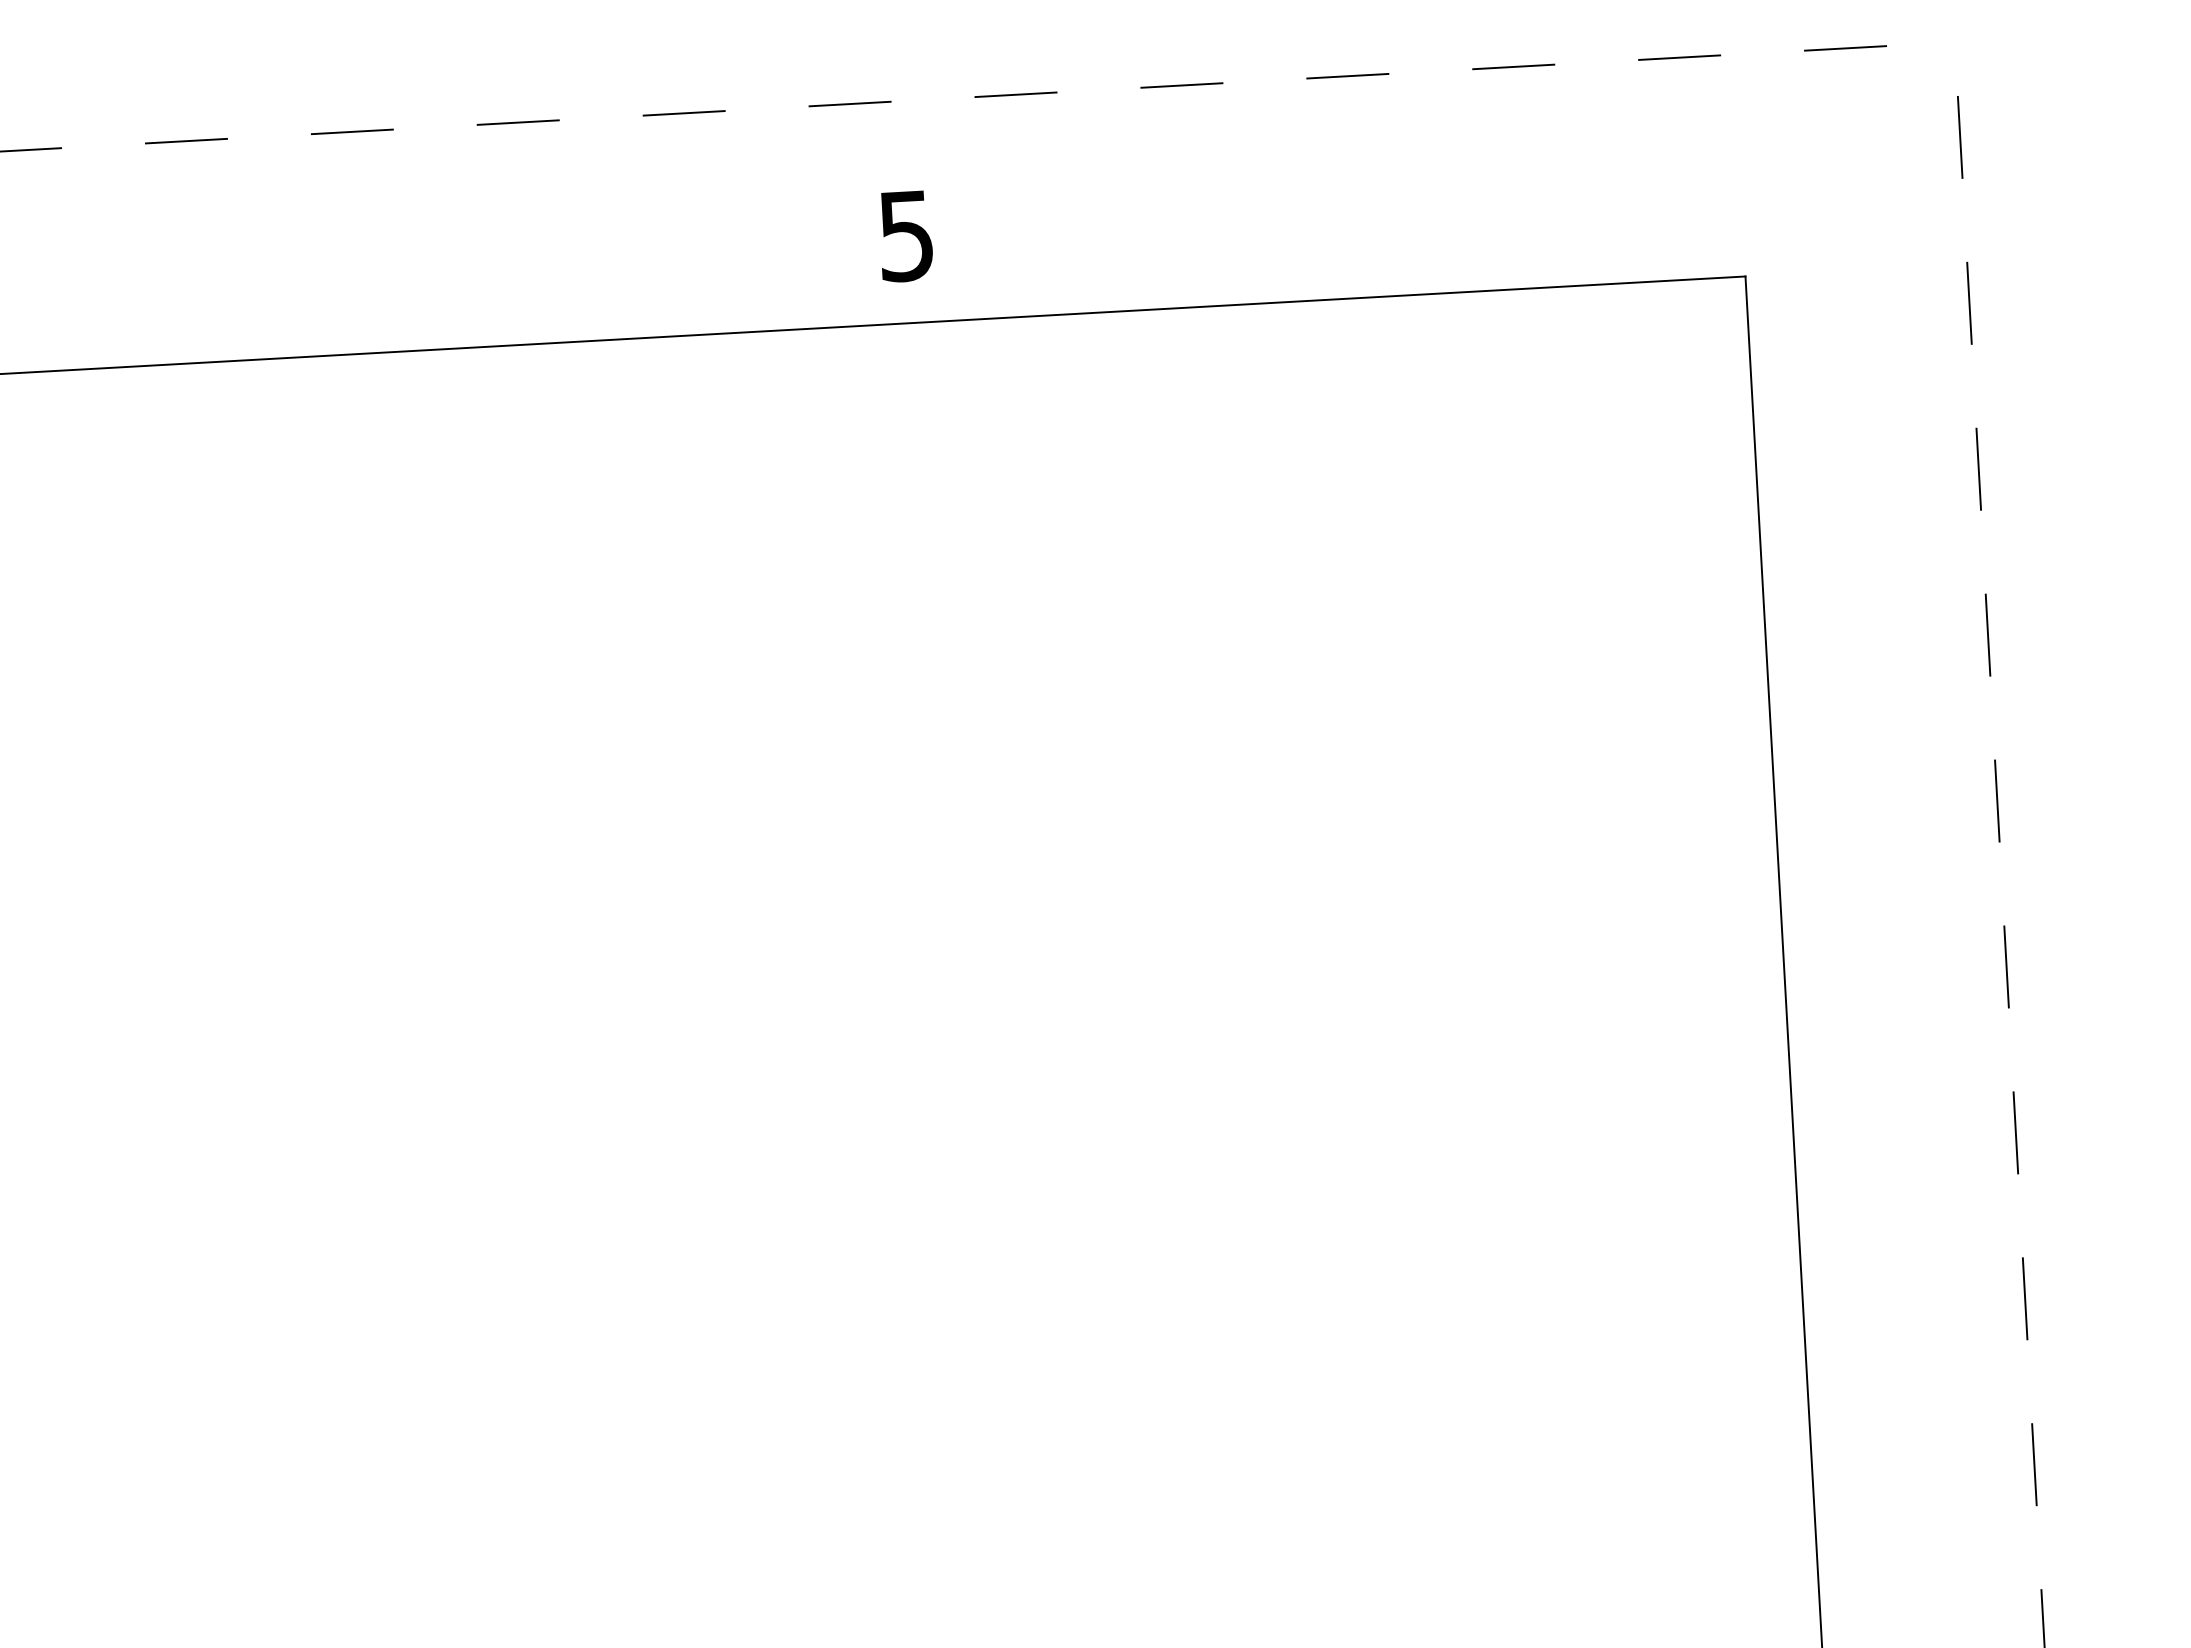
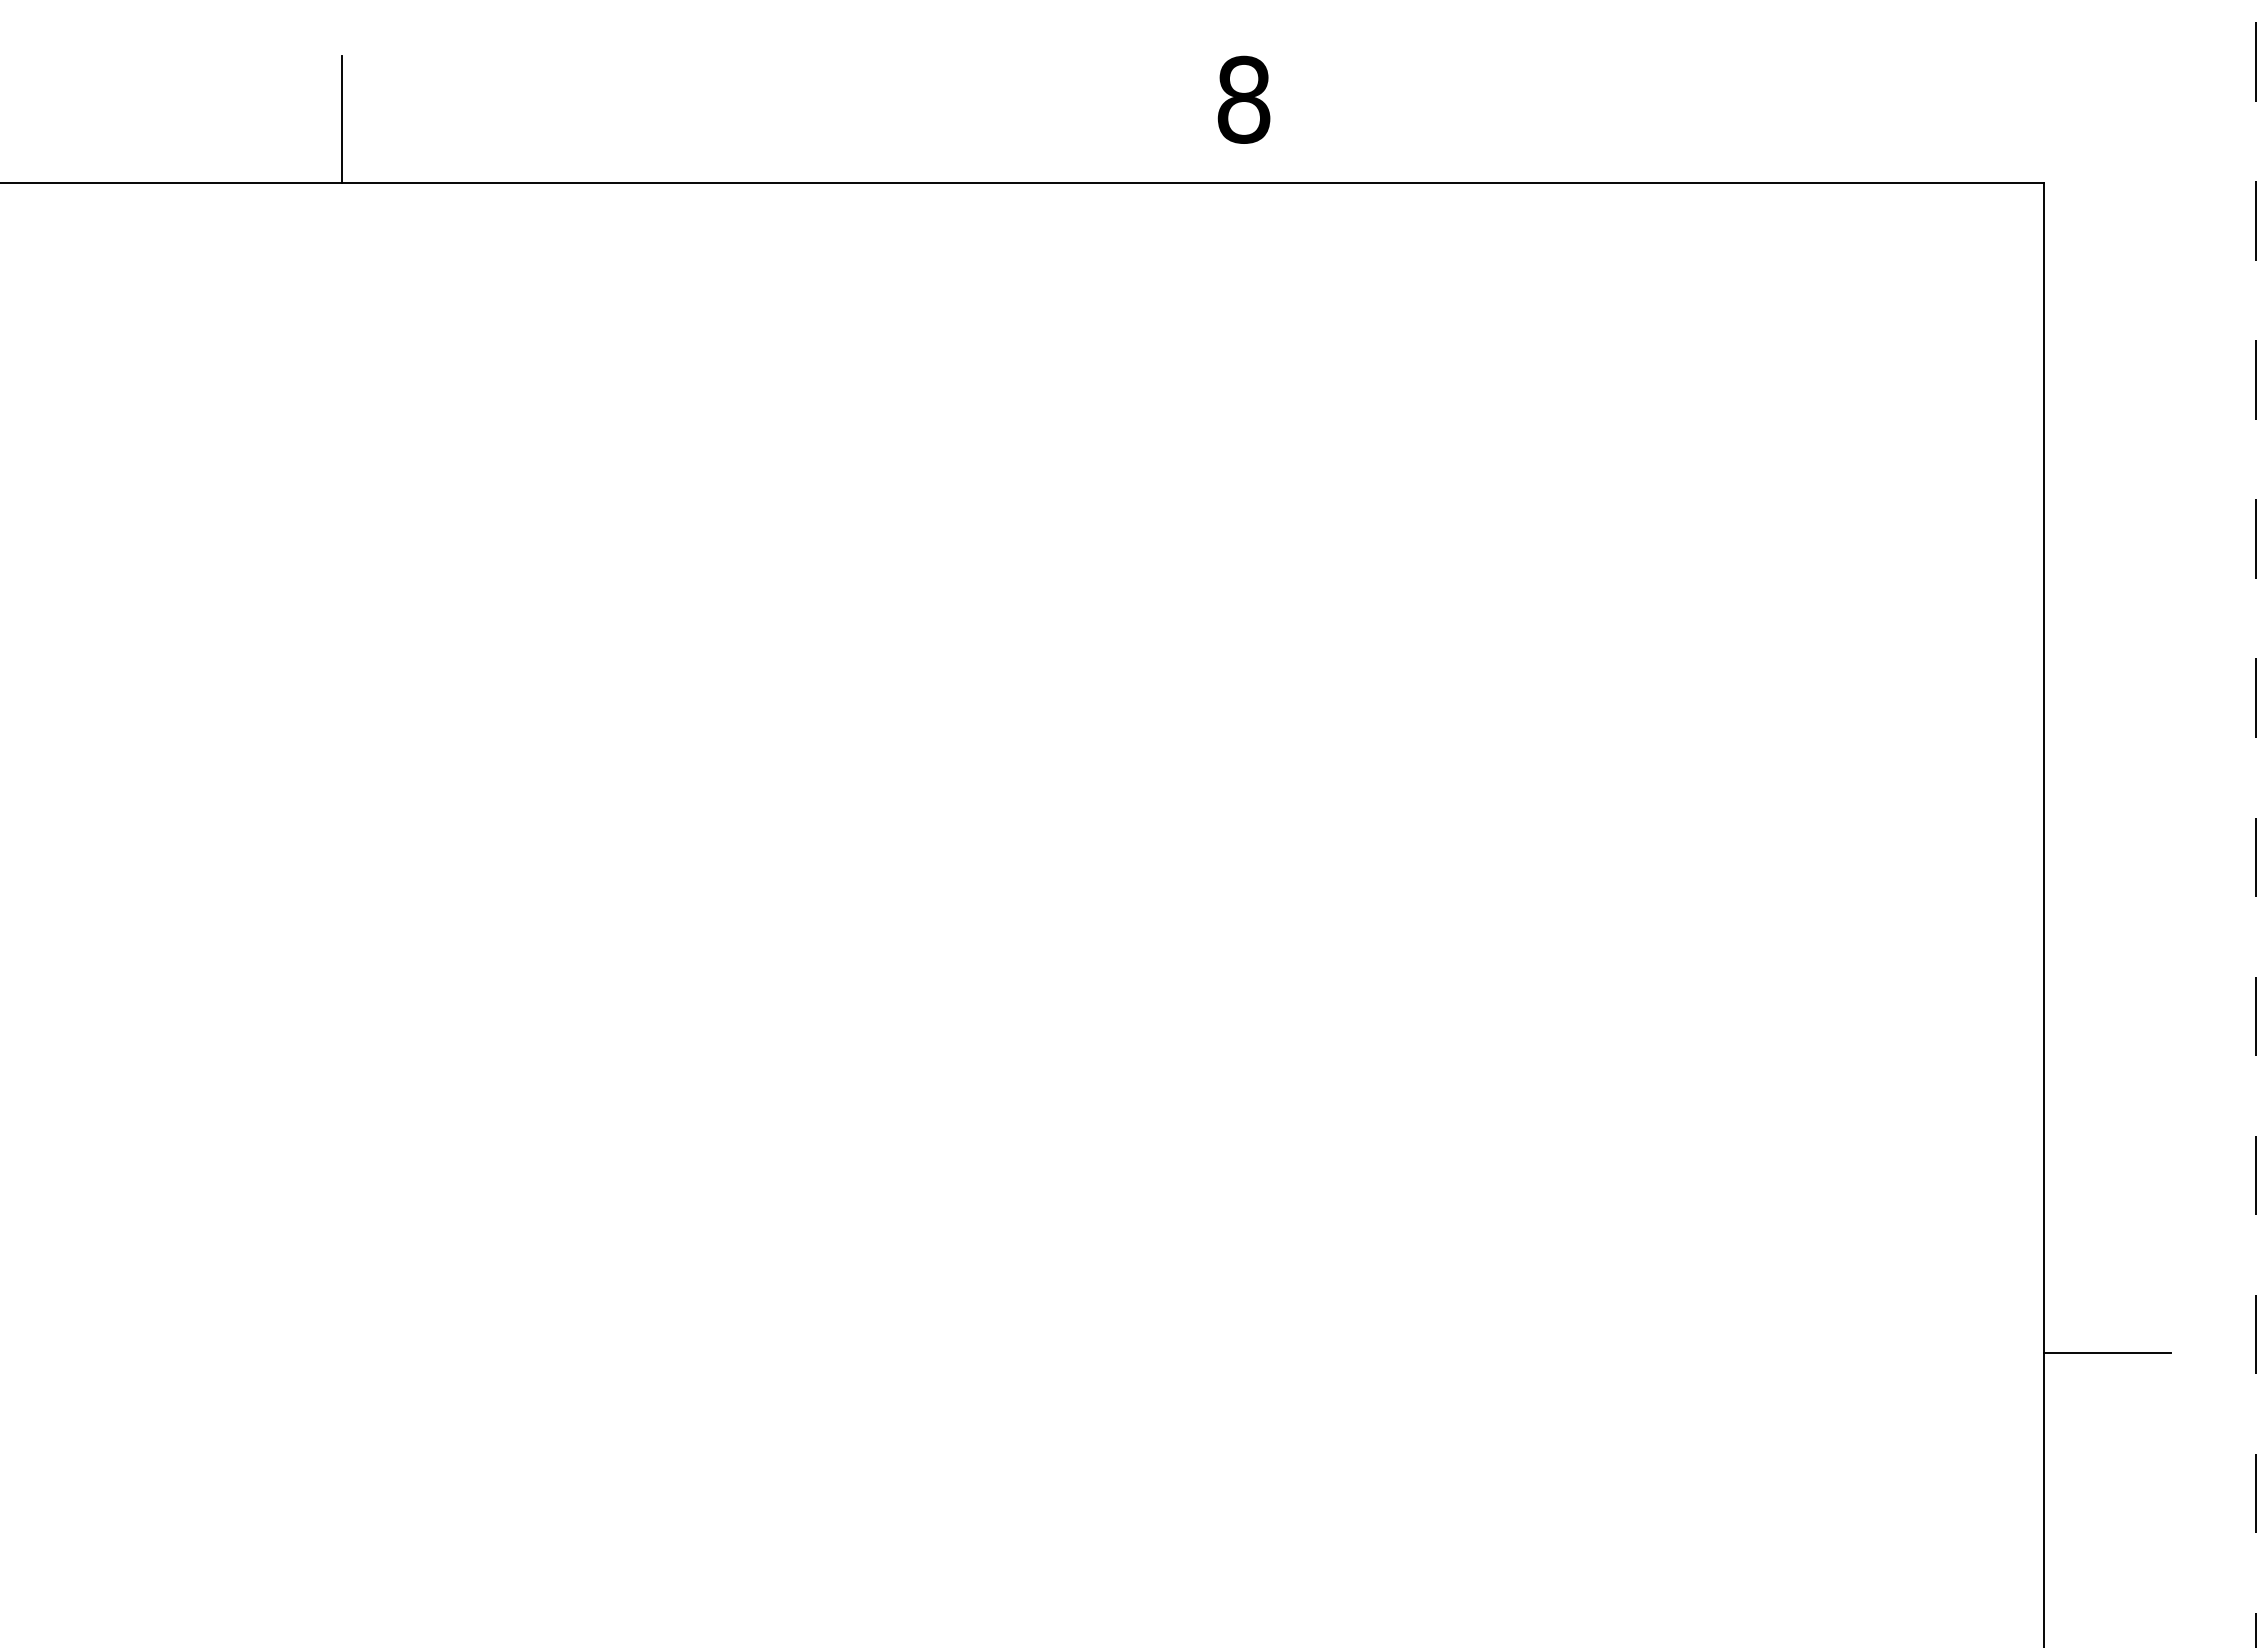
text: (905, 235) -> (1243, 99), 5 -> 8
line: (1880, 1493) -> (2107, 1353), added

